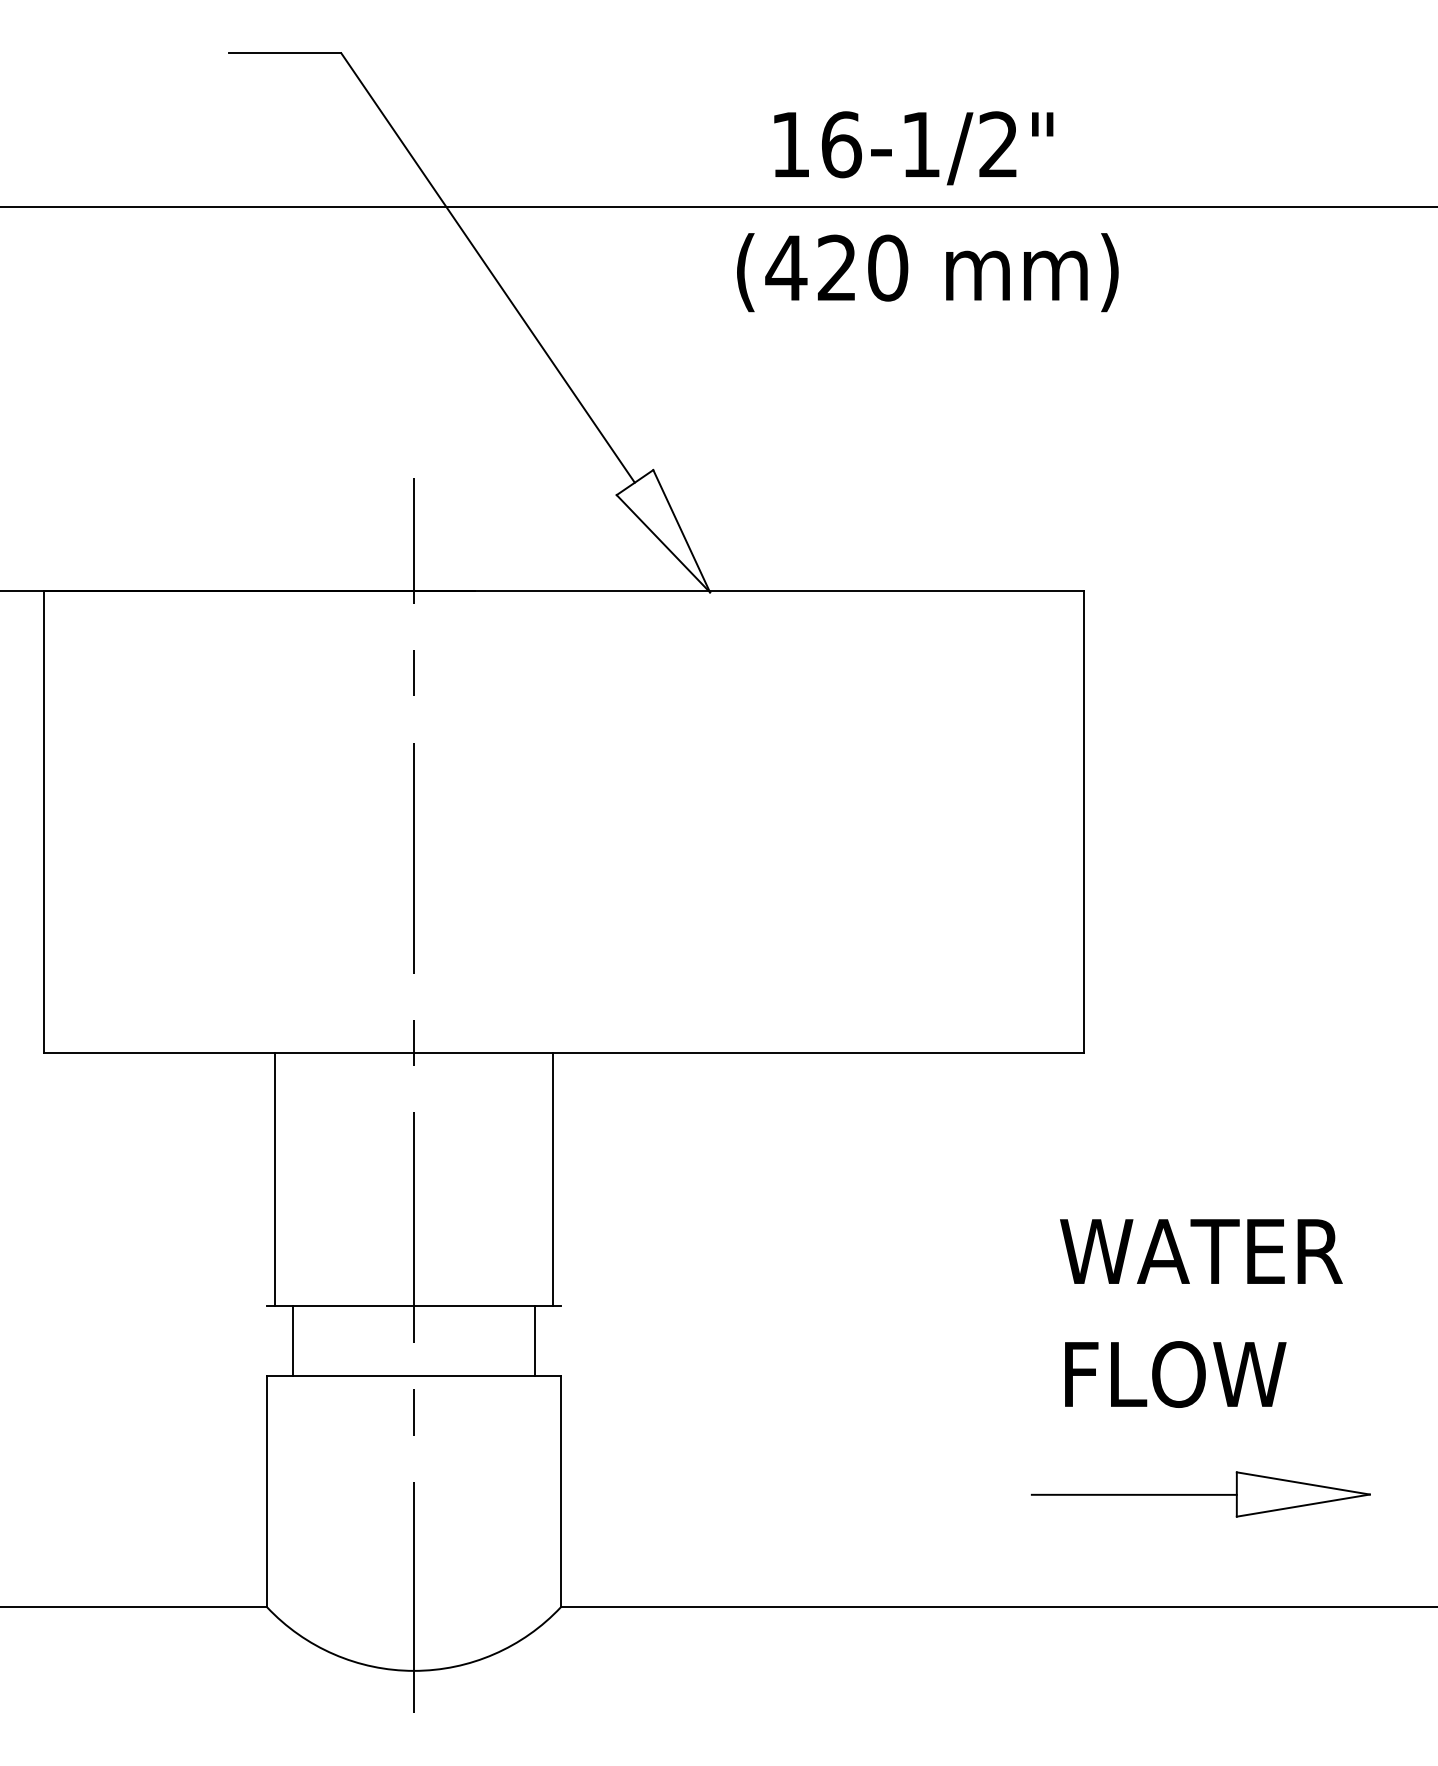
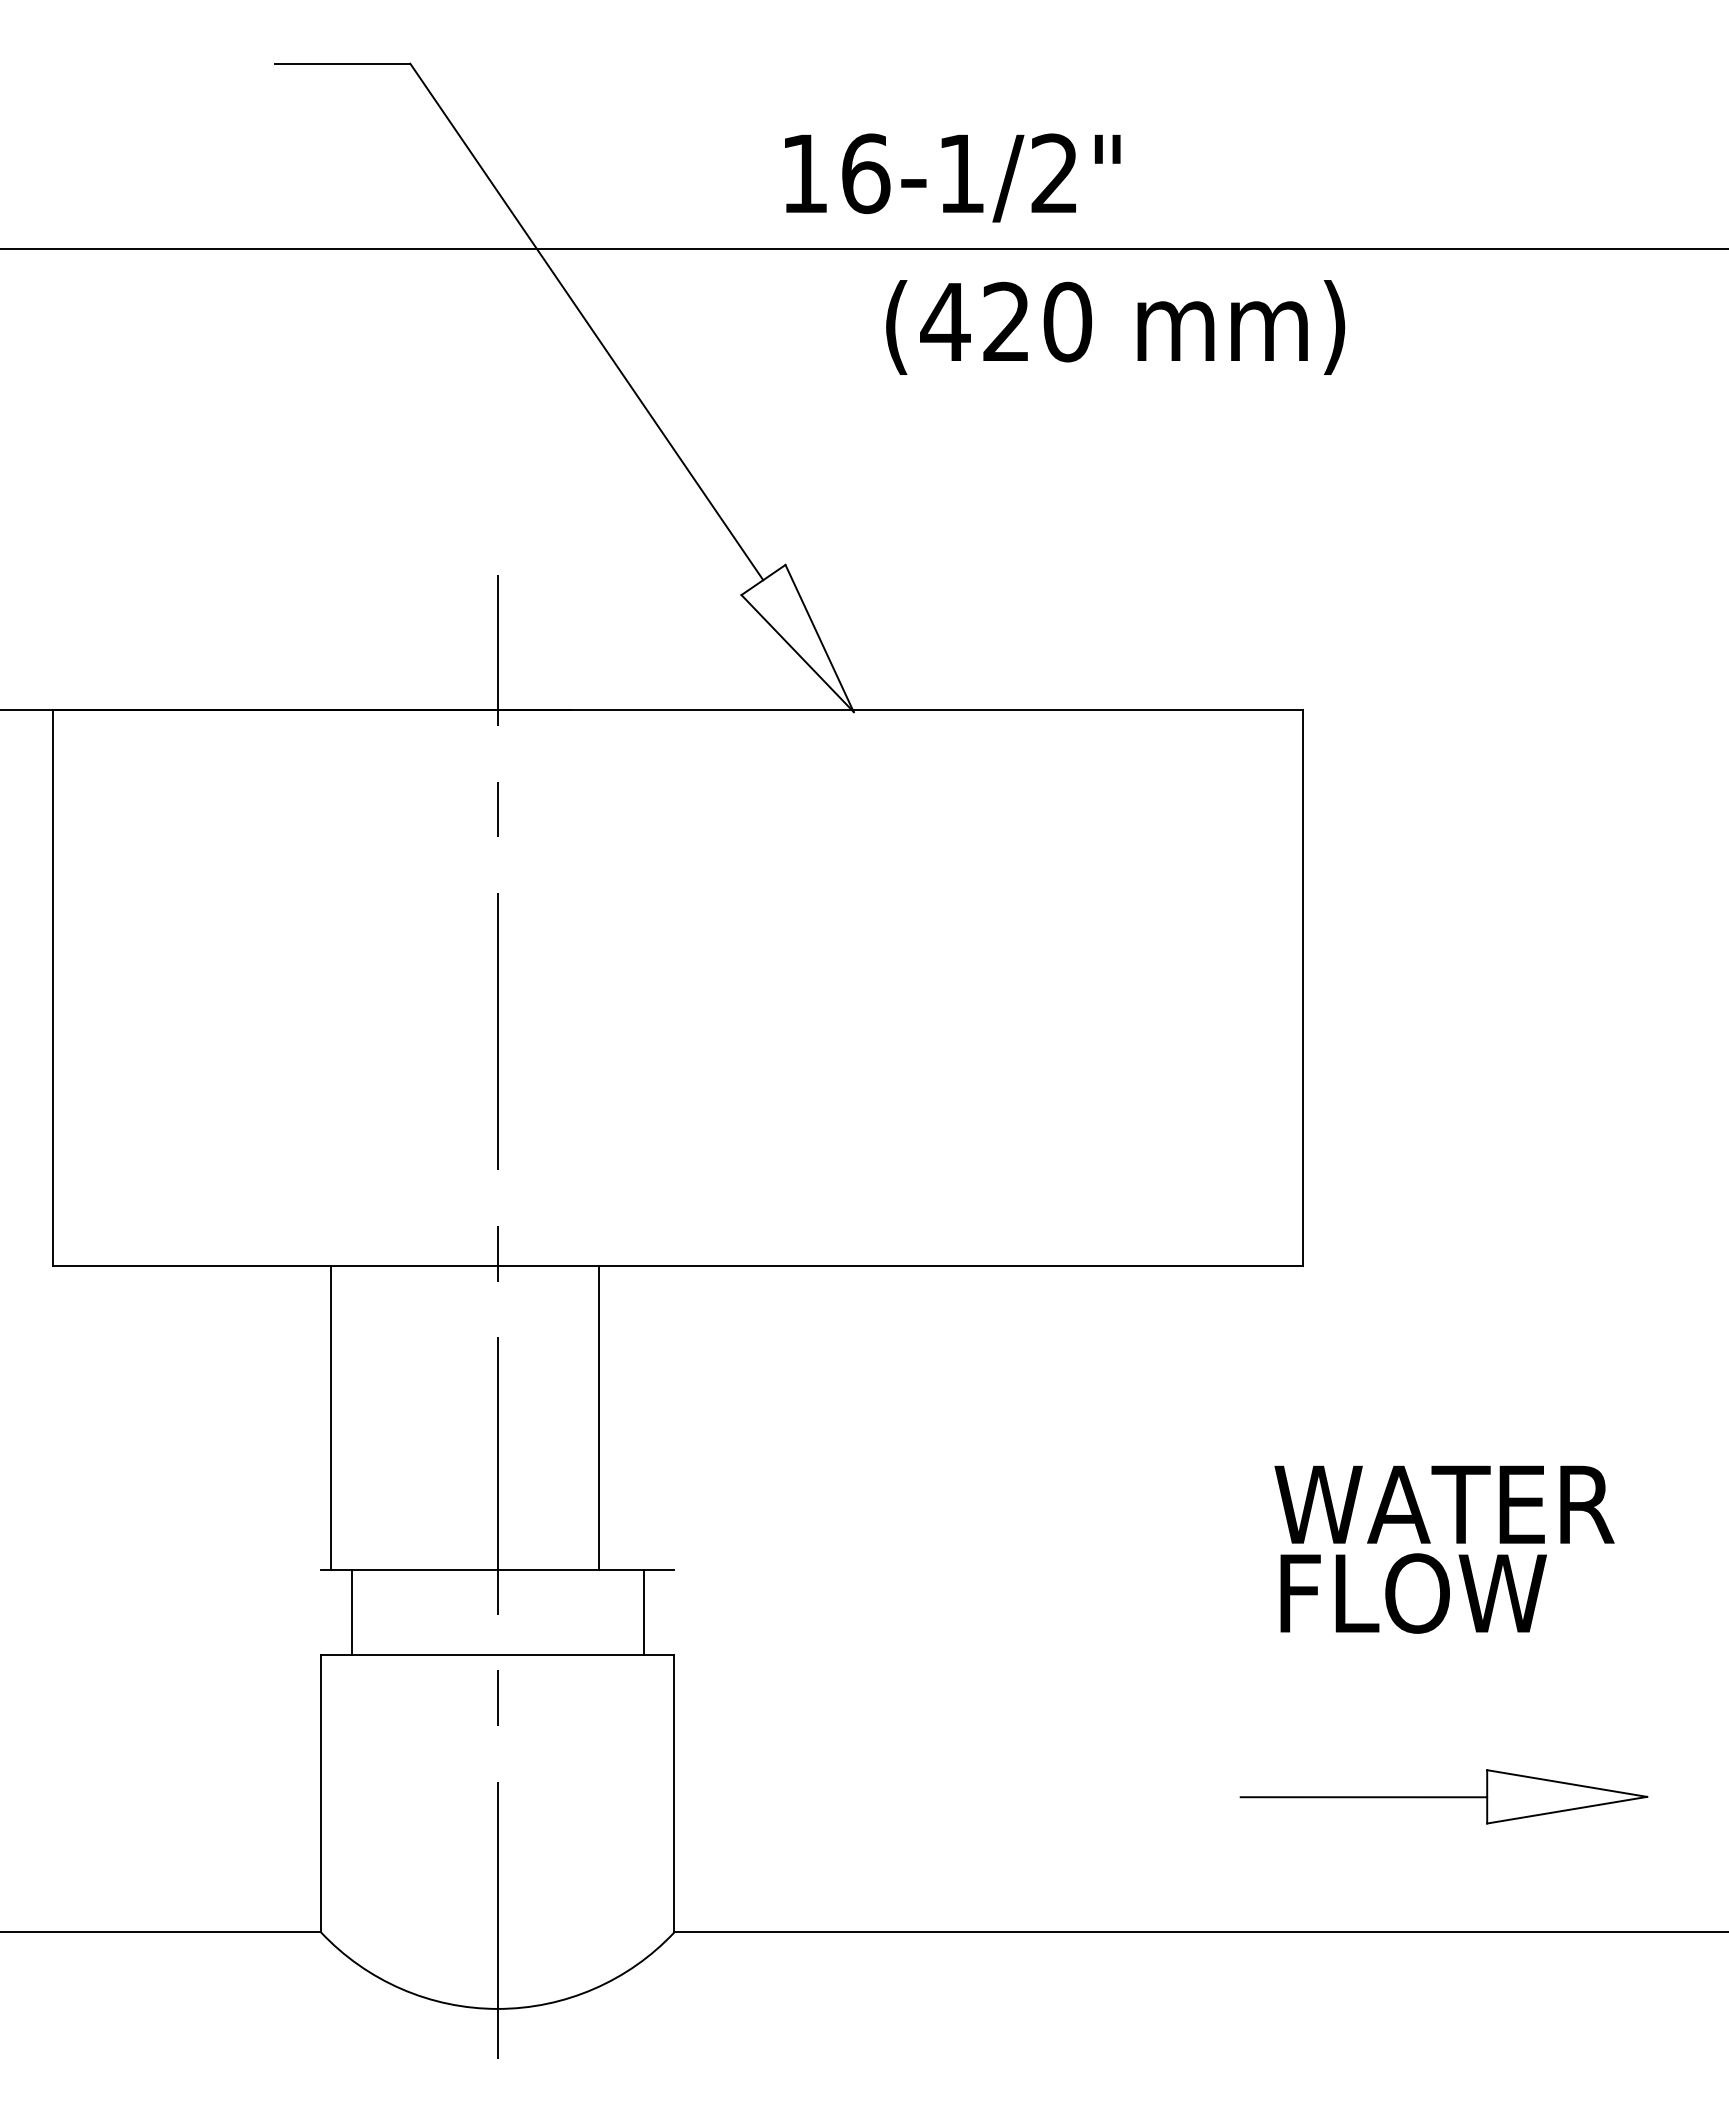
text: (913, 147) -> (952, 177), moved
line: (552, 1179) -> (599, 1417), moved
text: (1175, 1374) -> (1413, 1593), moved

